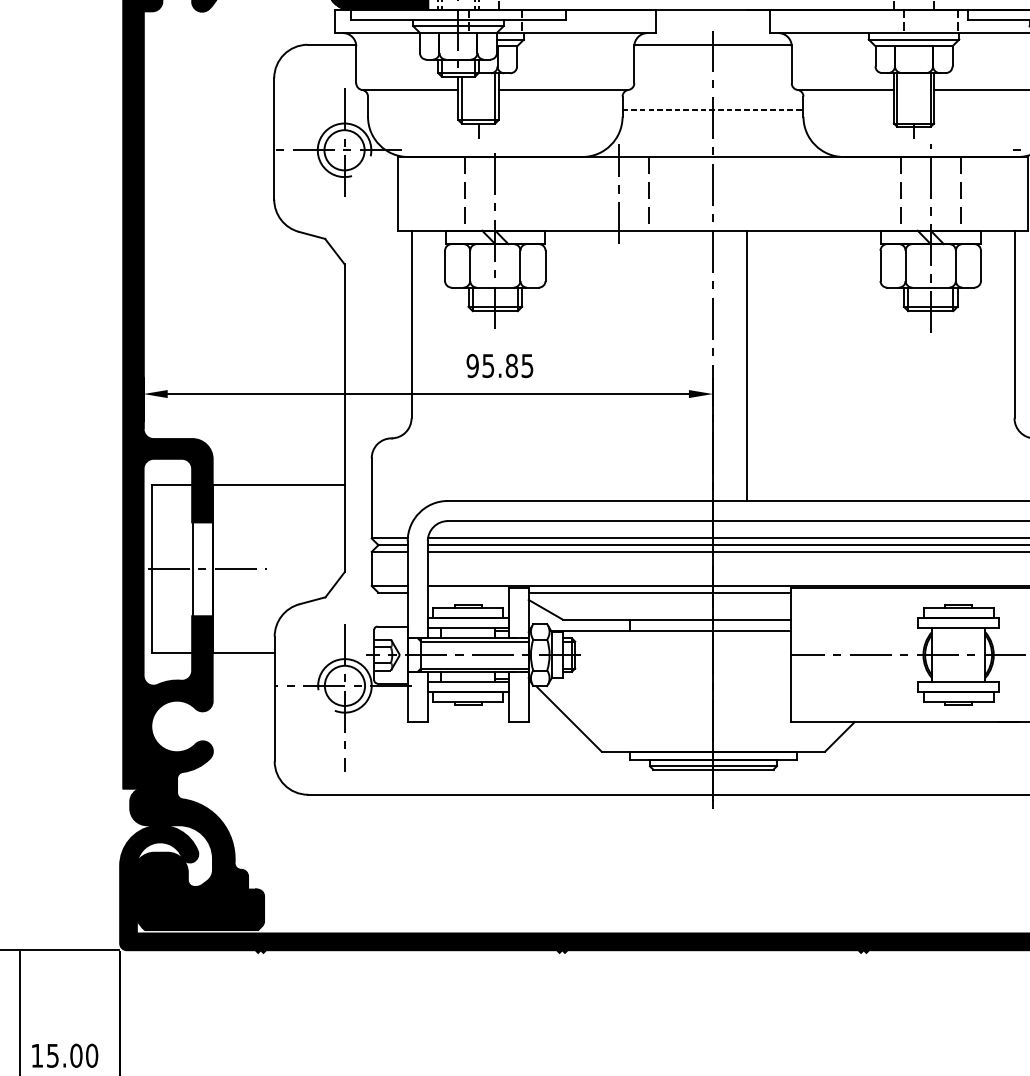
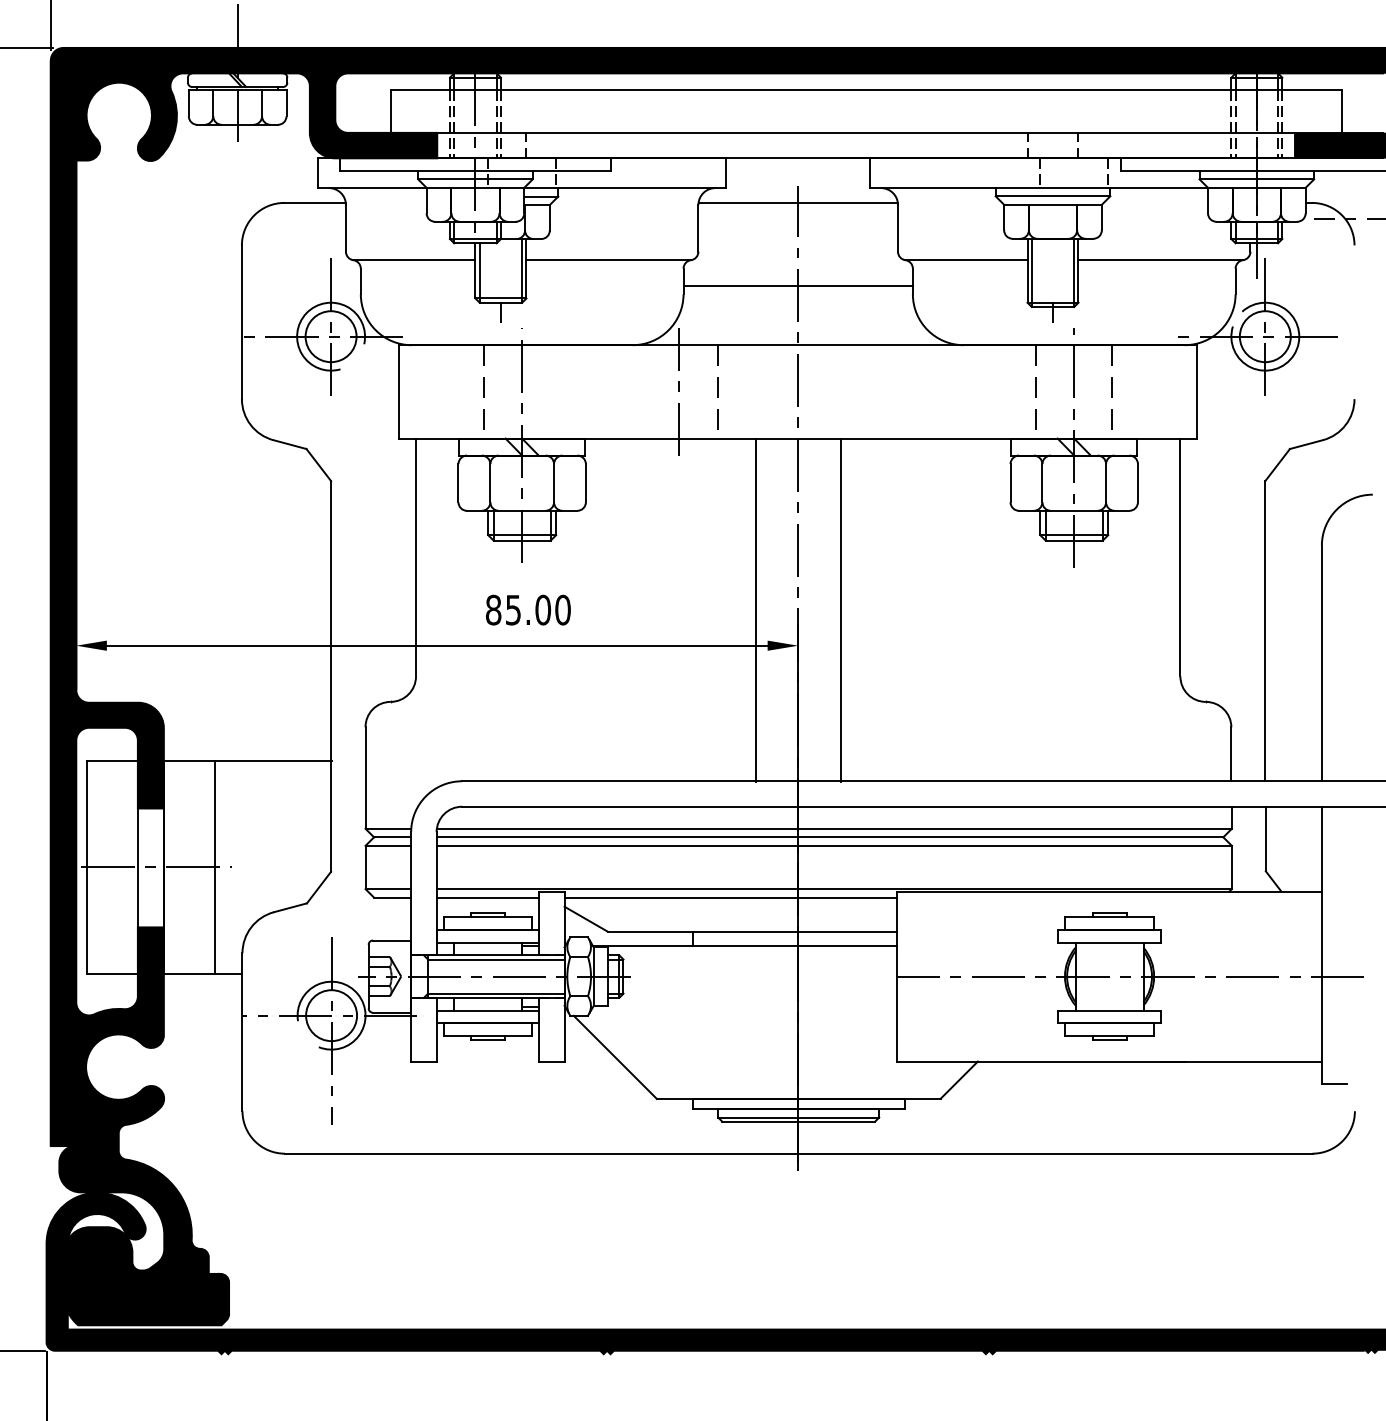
line: (713, 109) -> (798, 285), dashed -> solid
text: (499, 365) -> (527, 609), 95.85 -> 85.00
line: (679, 365) -> (755, 609), added
line: (253, 568) -> (215, 867), added
line: (467, 592) -> (487, 897), added

